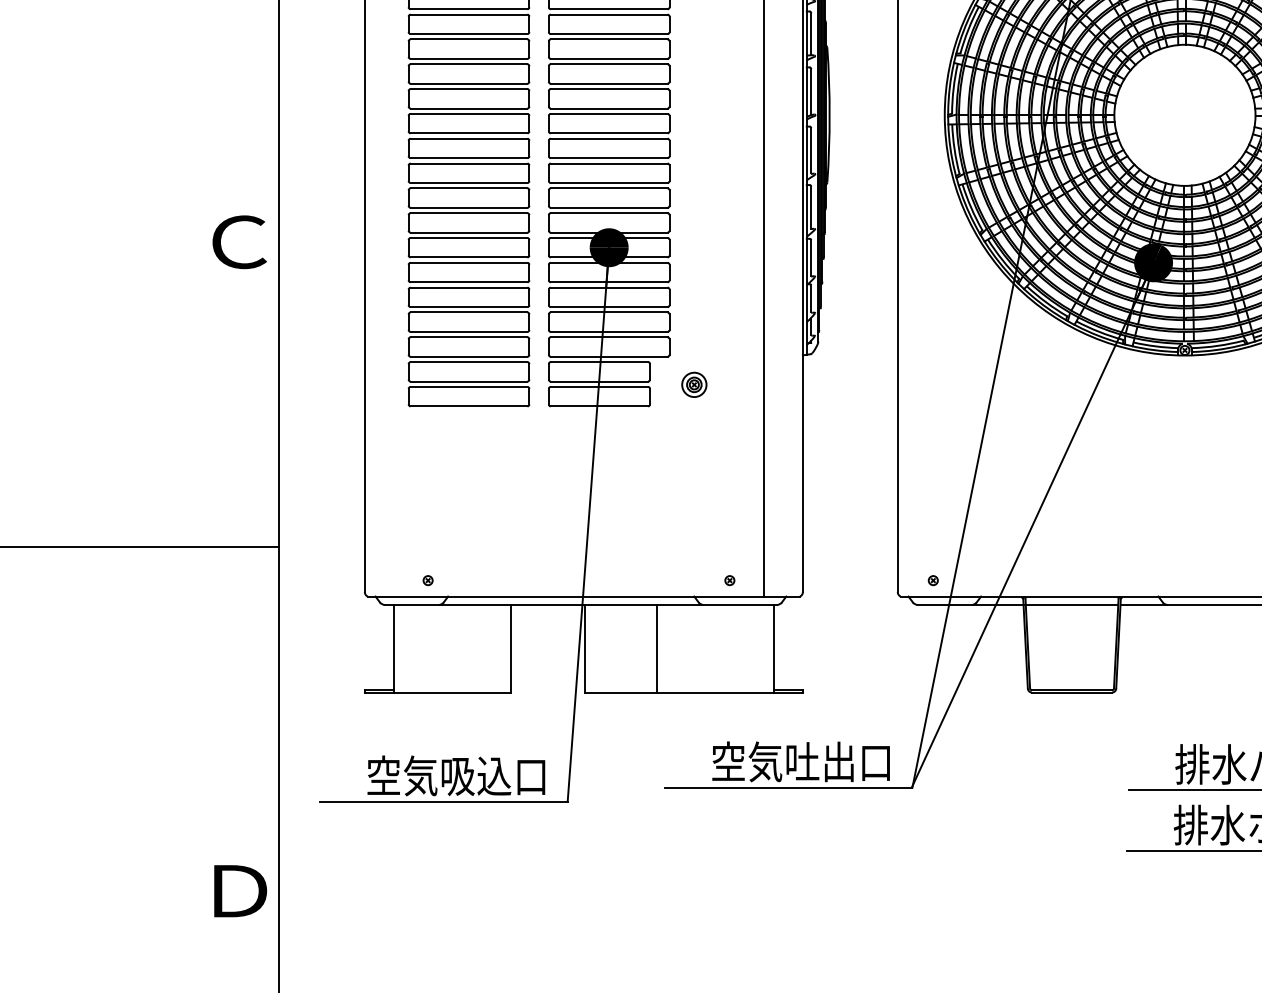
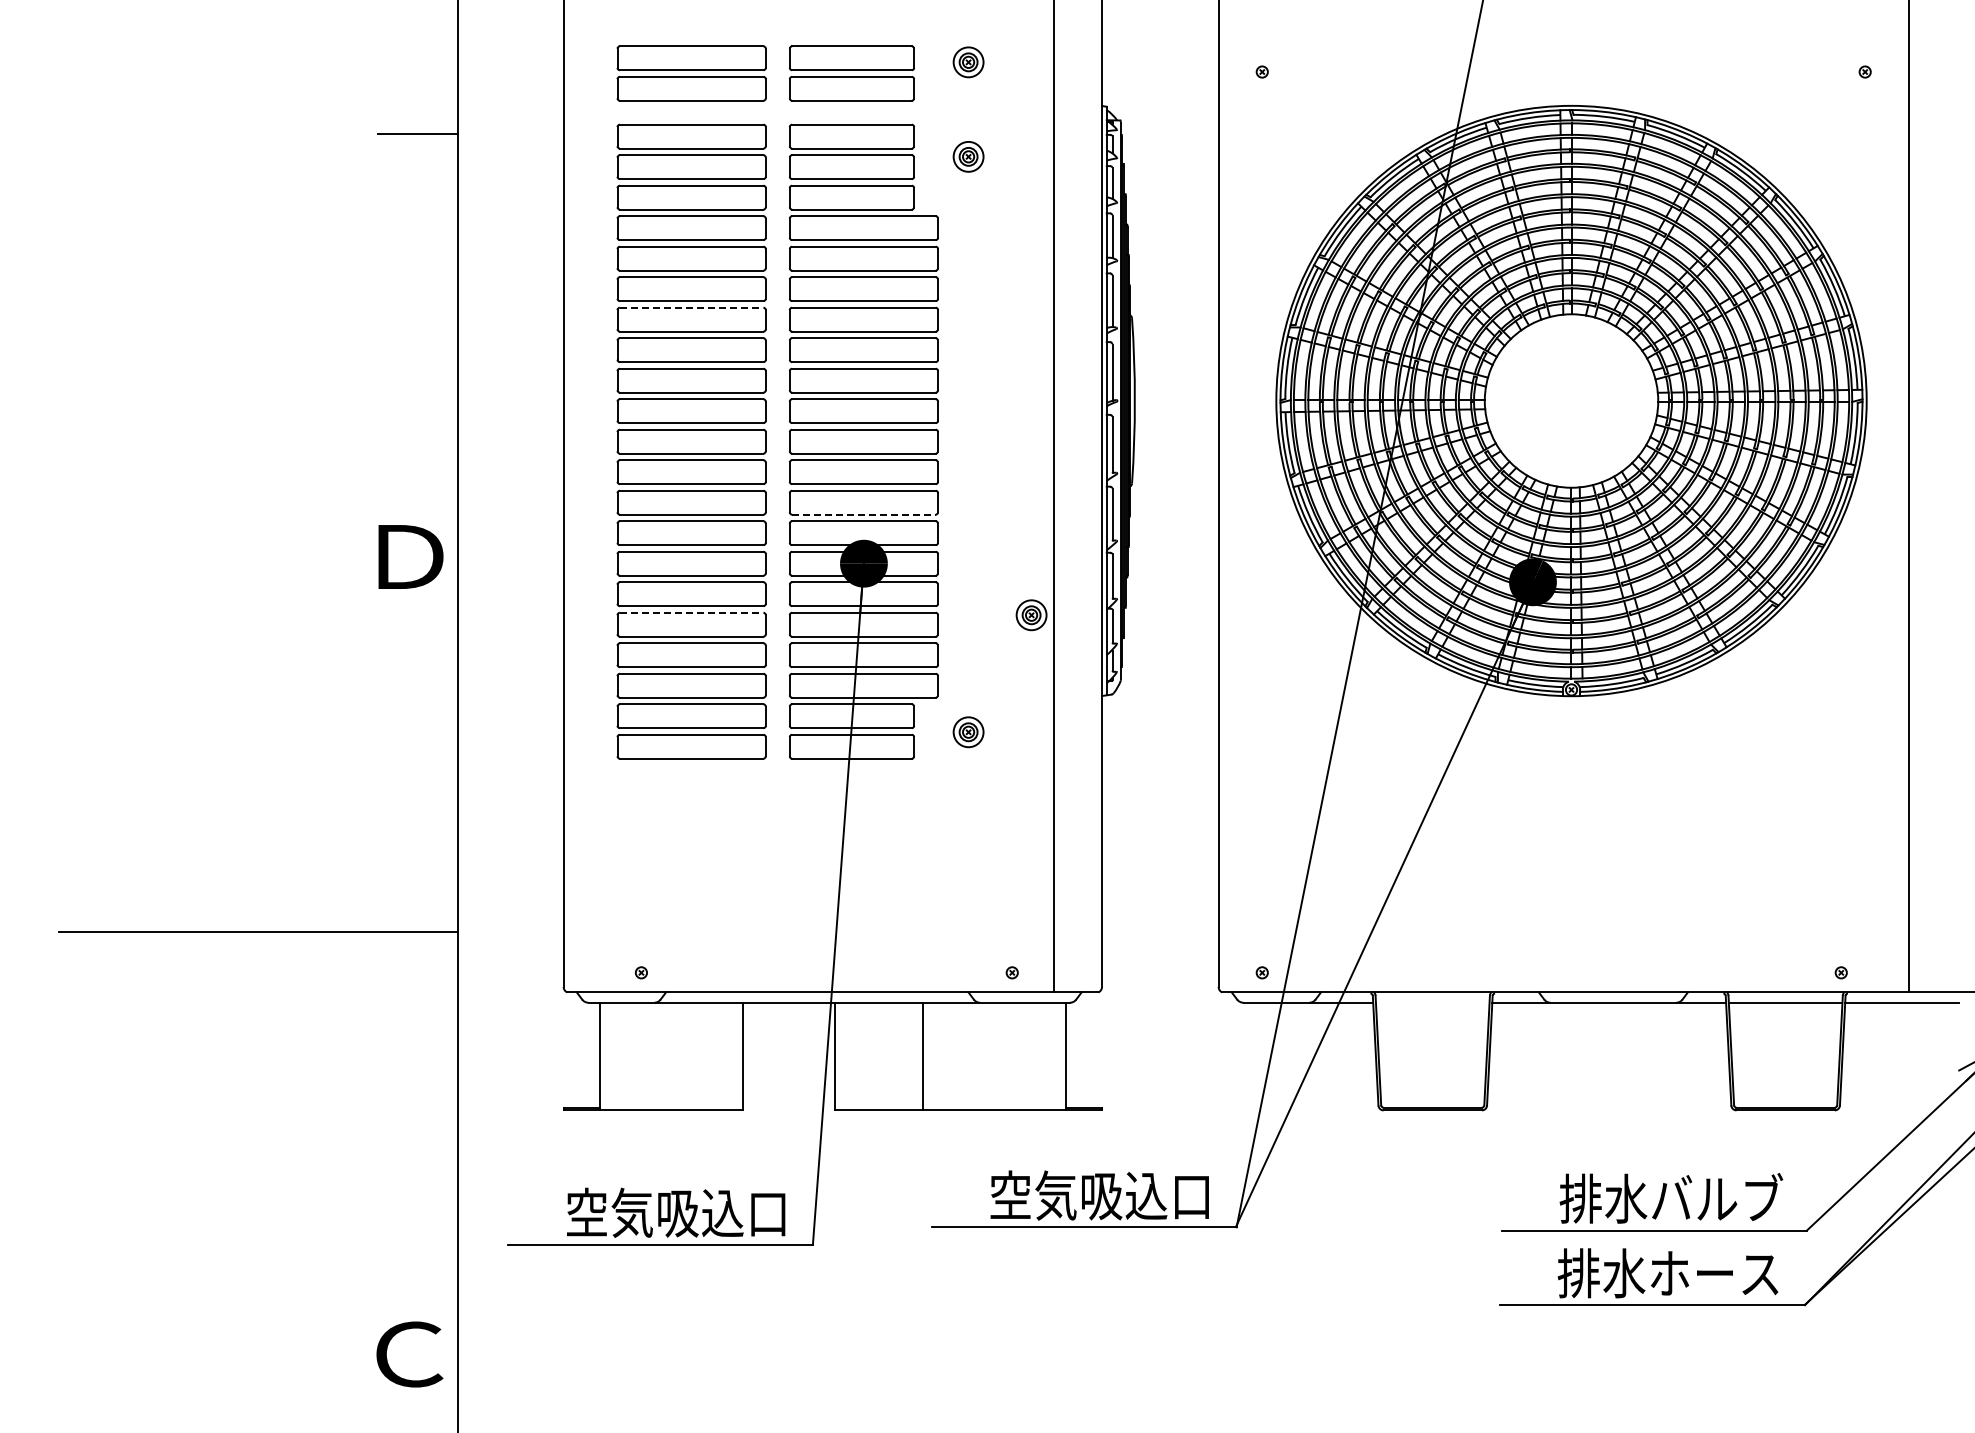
line: (468, 39) -> (691, 307), solid -> dashed
line: (608, 207) -> (863, 514), solid -> dashed
text: (239, 241) -> (409, 556), Ｃ -> Ｄ
line: (468, 287) -> (691, 612), solid -> dashed
part: (745, 289) -> (1031, 615), added
line: (1071, 604) -> (1432, 1002), removed
text: (821, 761) -> (1124, 1195), 空気吐出口 -> 空気吸込口
text: (239, 891) -> (409, 1354), Ｄ -> Ｃ

